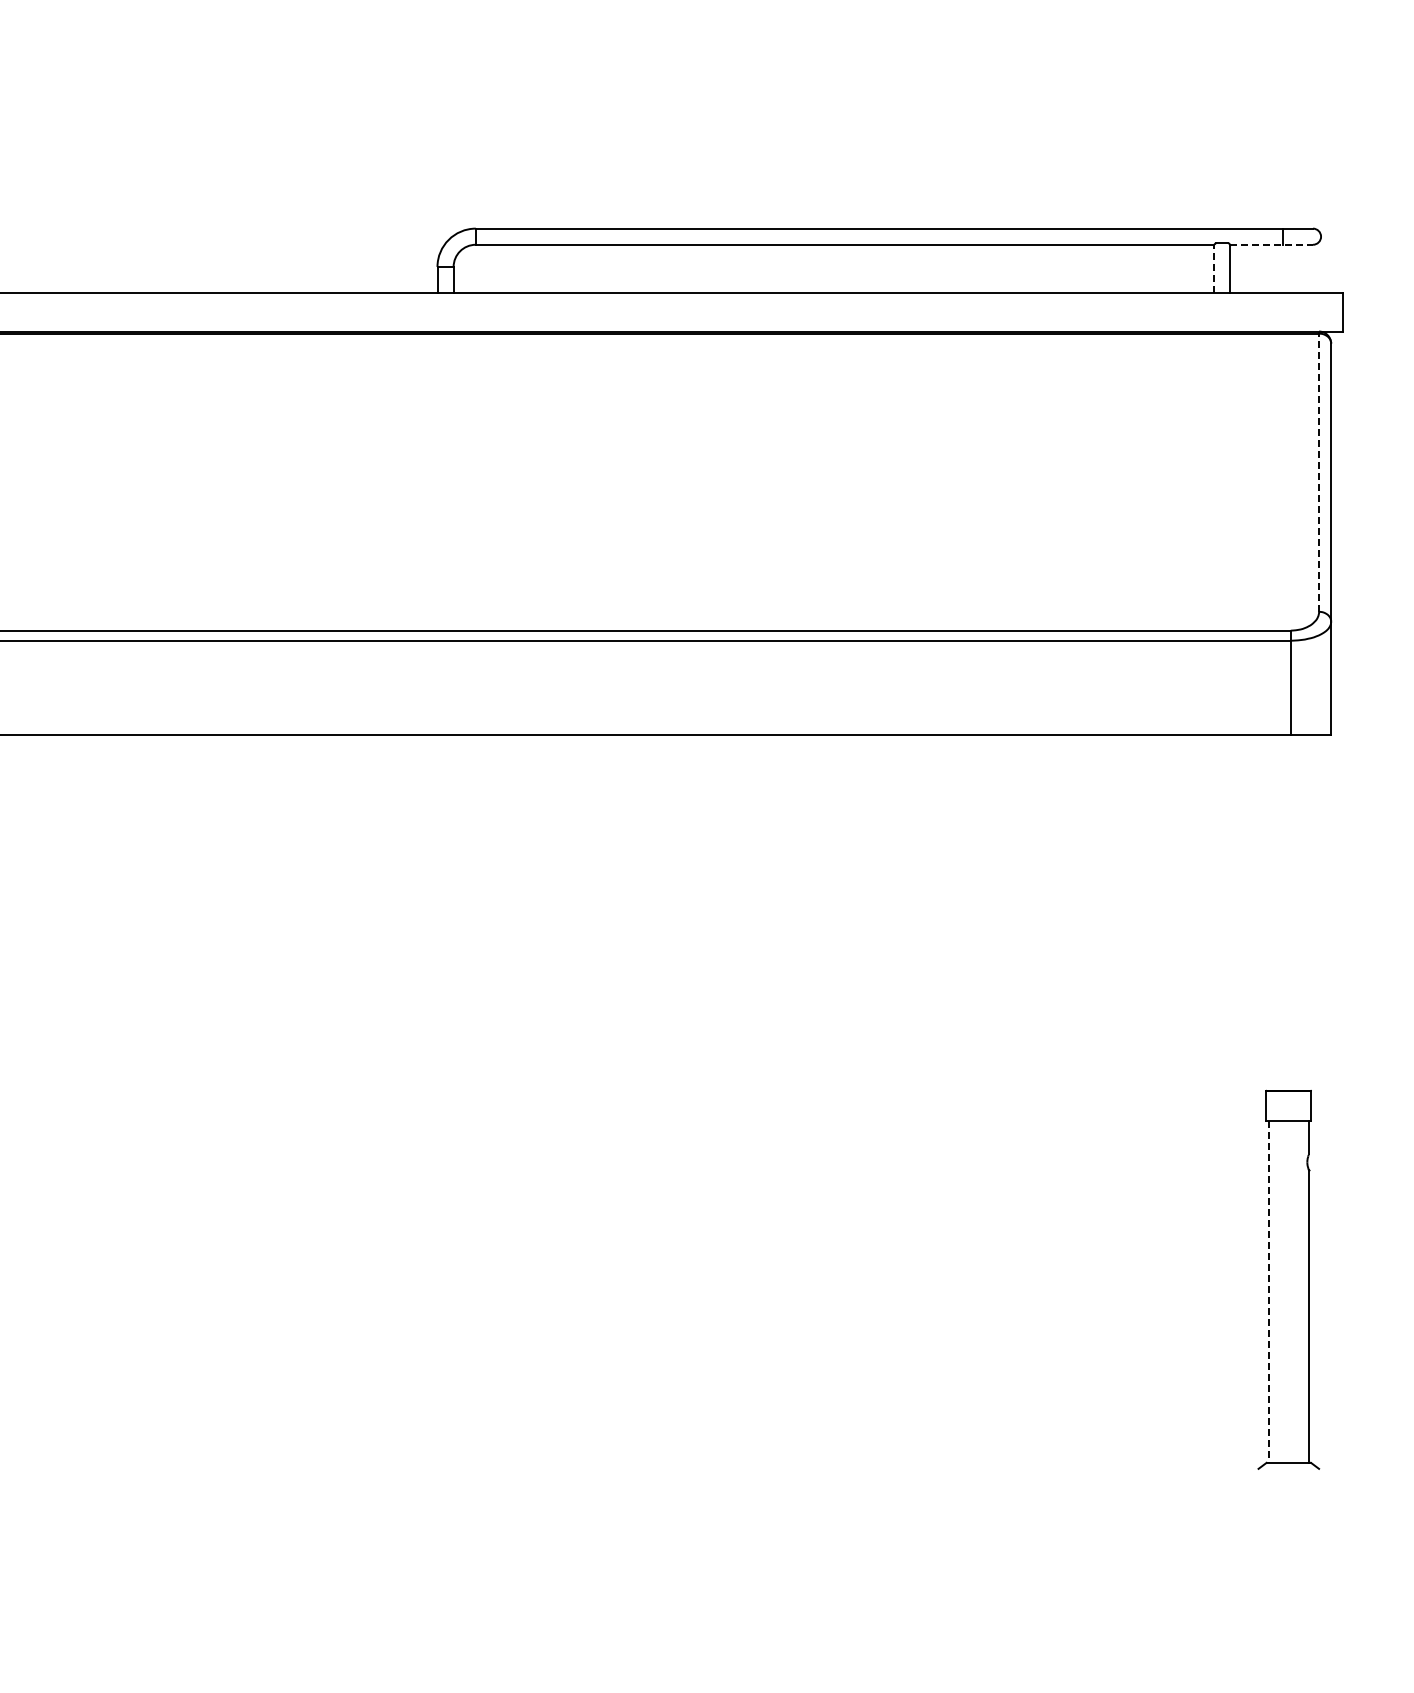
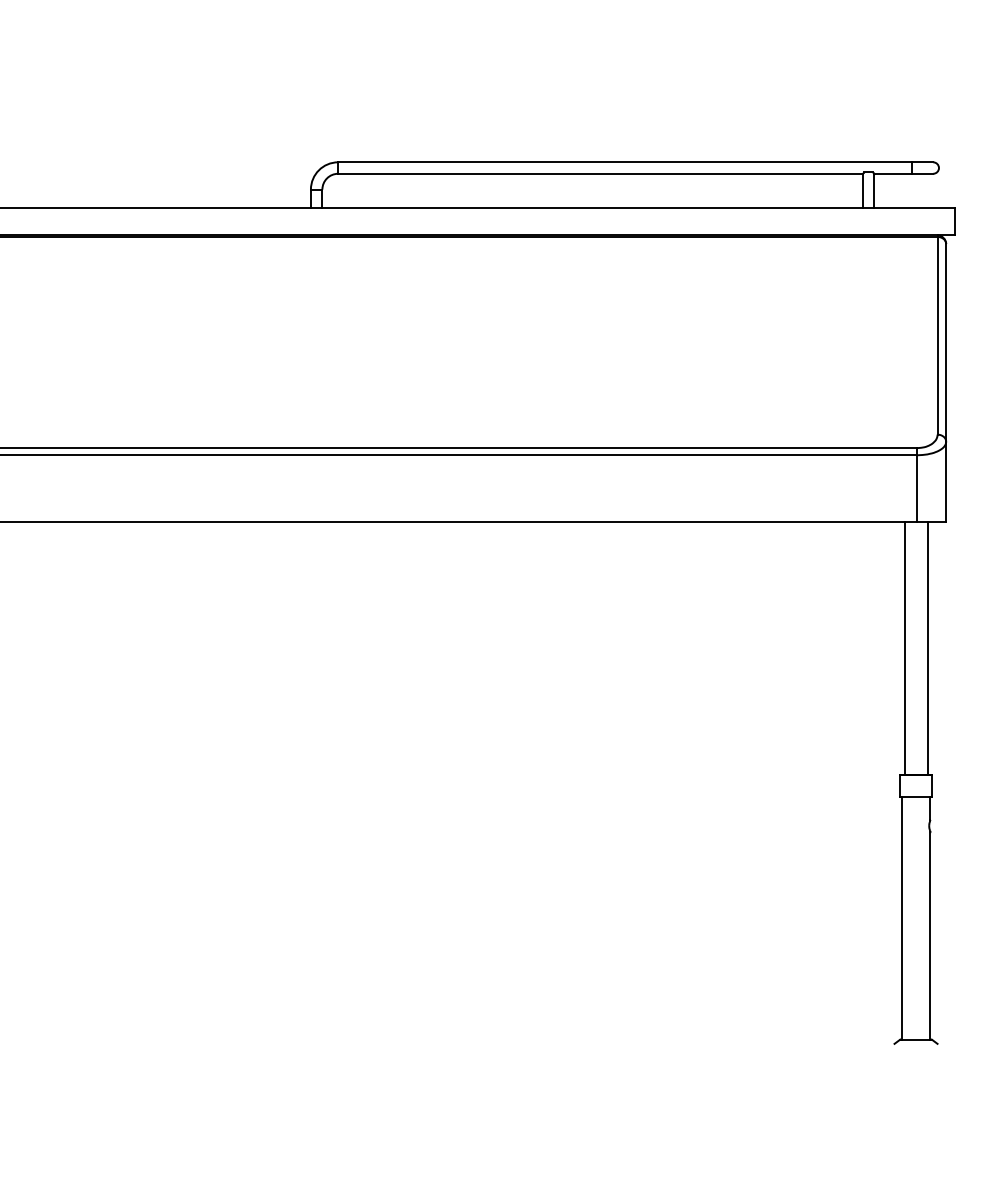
line: (1272, 244) -> (904, 173), dashed -> solid
line: (1214, 268) -> (863, 190), dashed -> solid
line: (1319, 471) -> (937, 334), dashed -> solid
line: (1272, 912) -> (904, 648), added
line: (1304, 912) -> (927, 648), added
line: (1268, 1291) -> (901, 917), dashed -> solid

